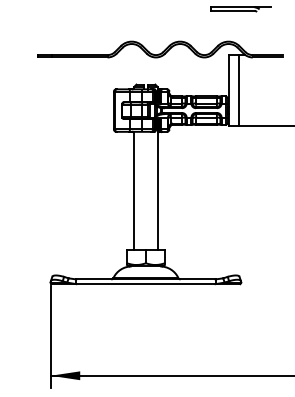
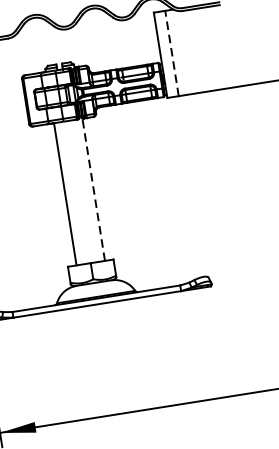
line: (238, 90) -> (171, 53), solid -> dashed
line: (157, 190) -> (93, 189), solid -> dashed

